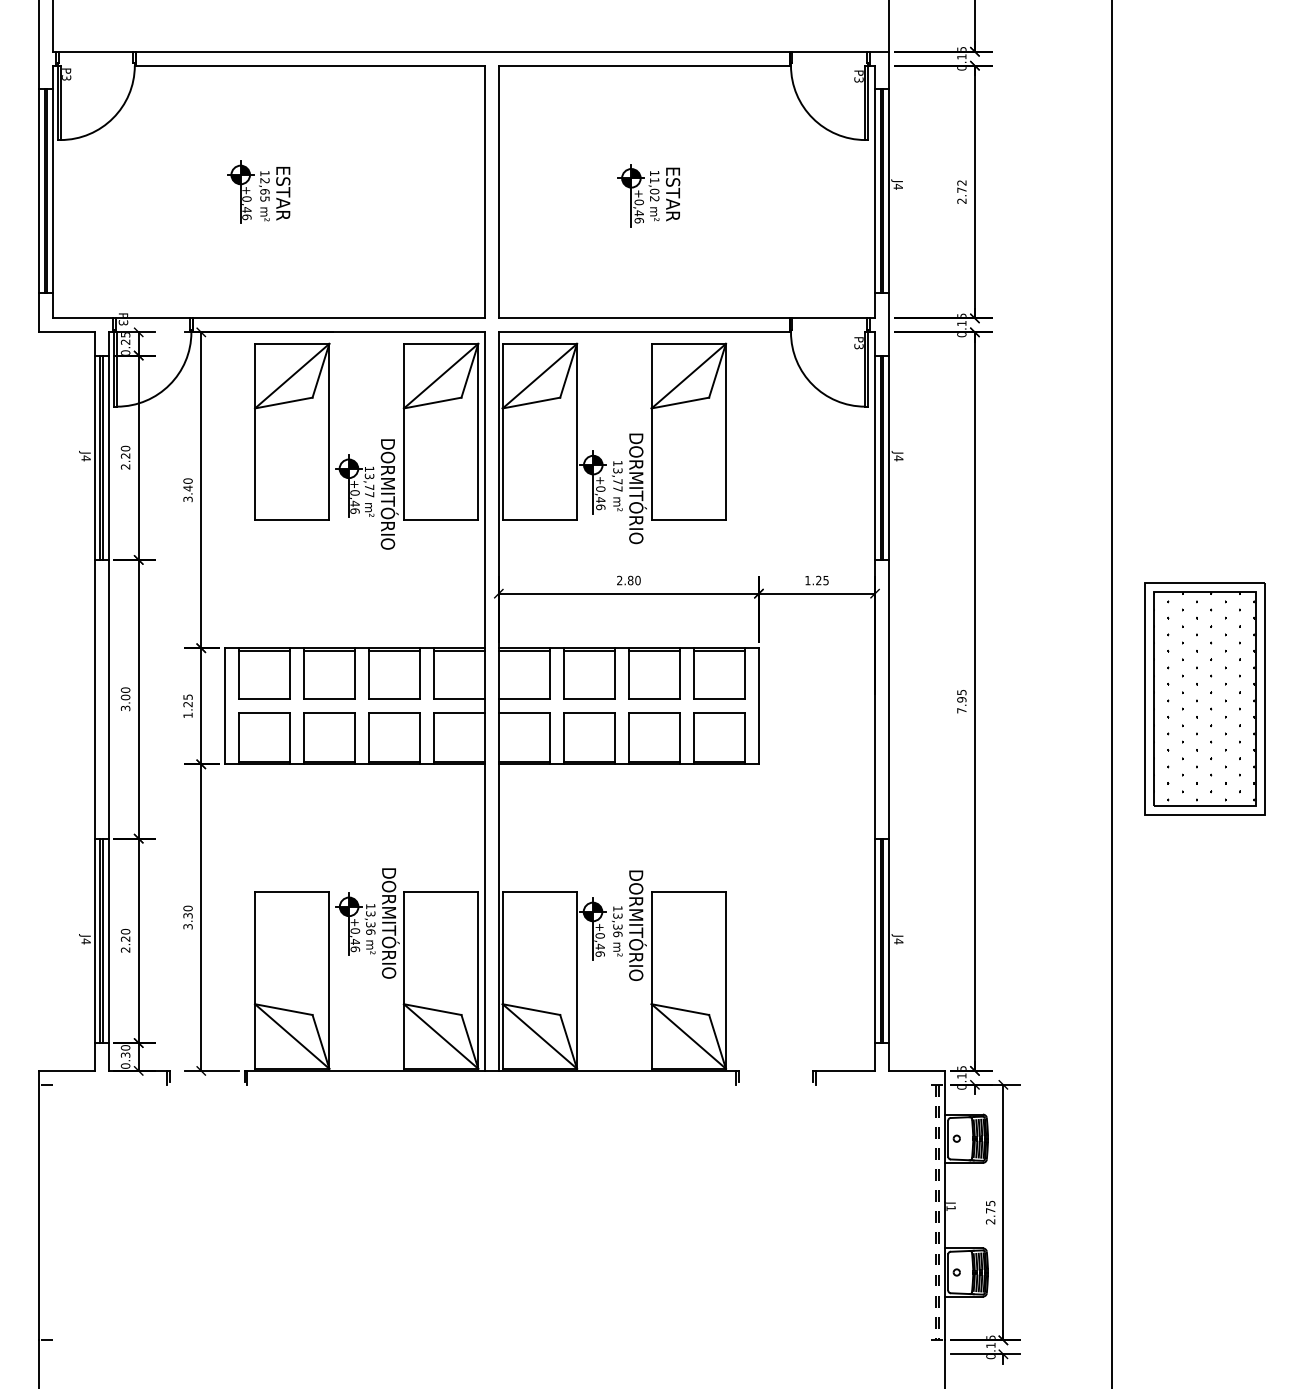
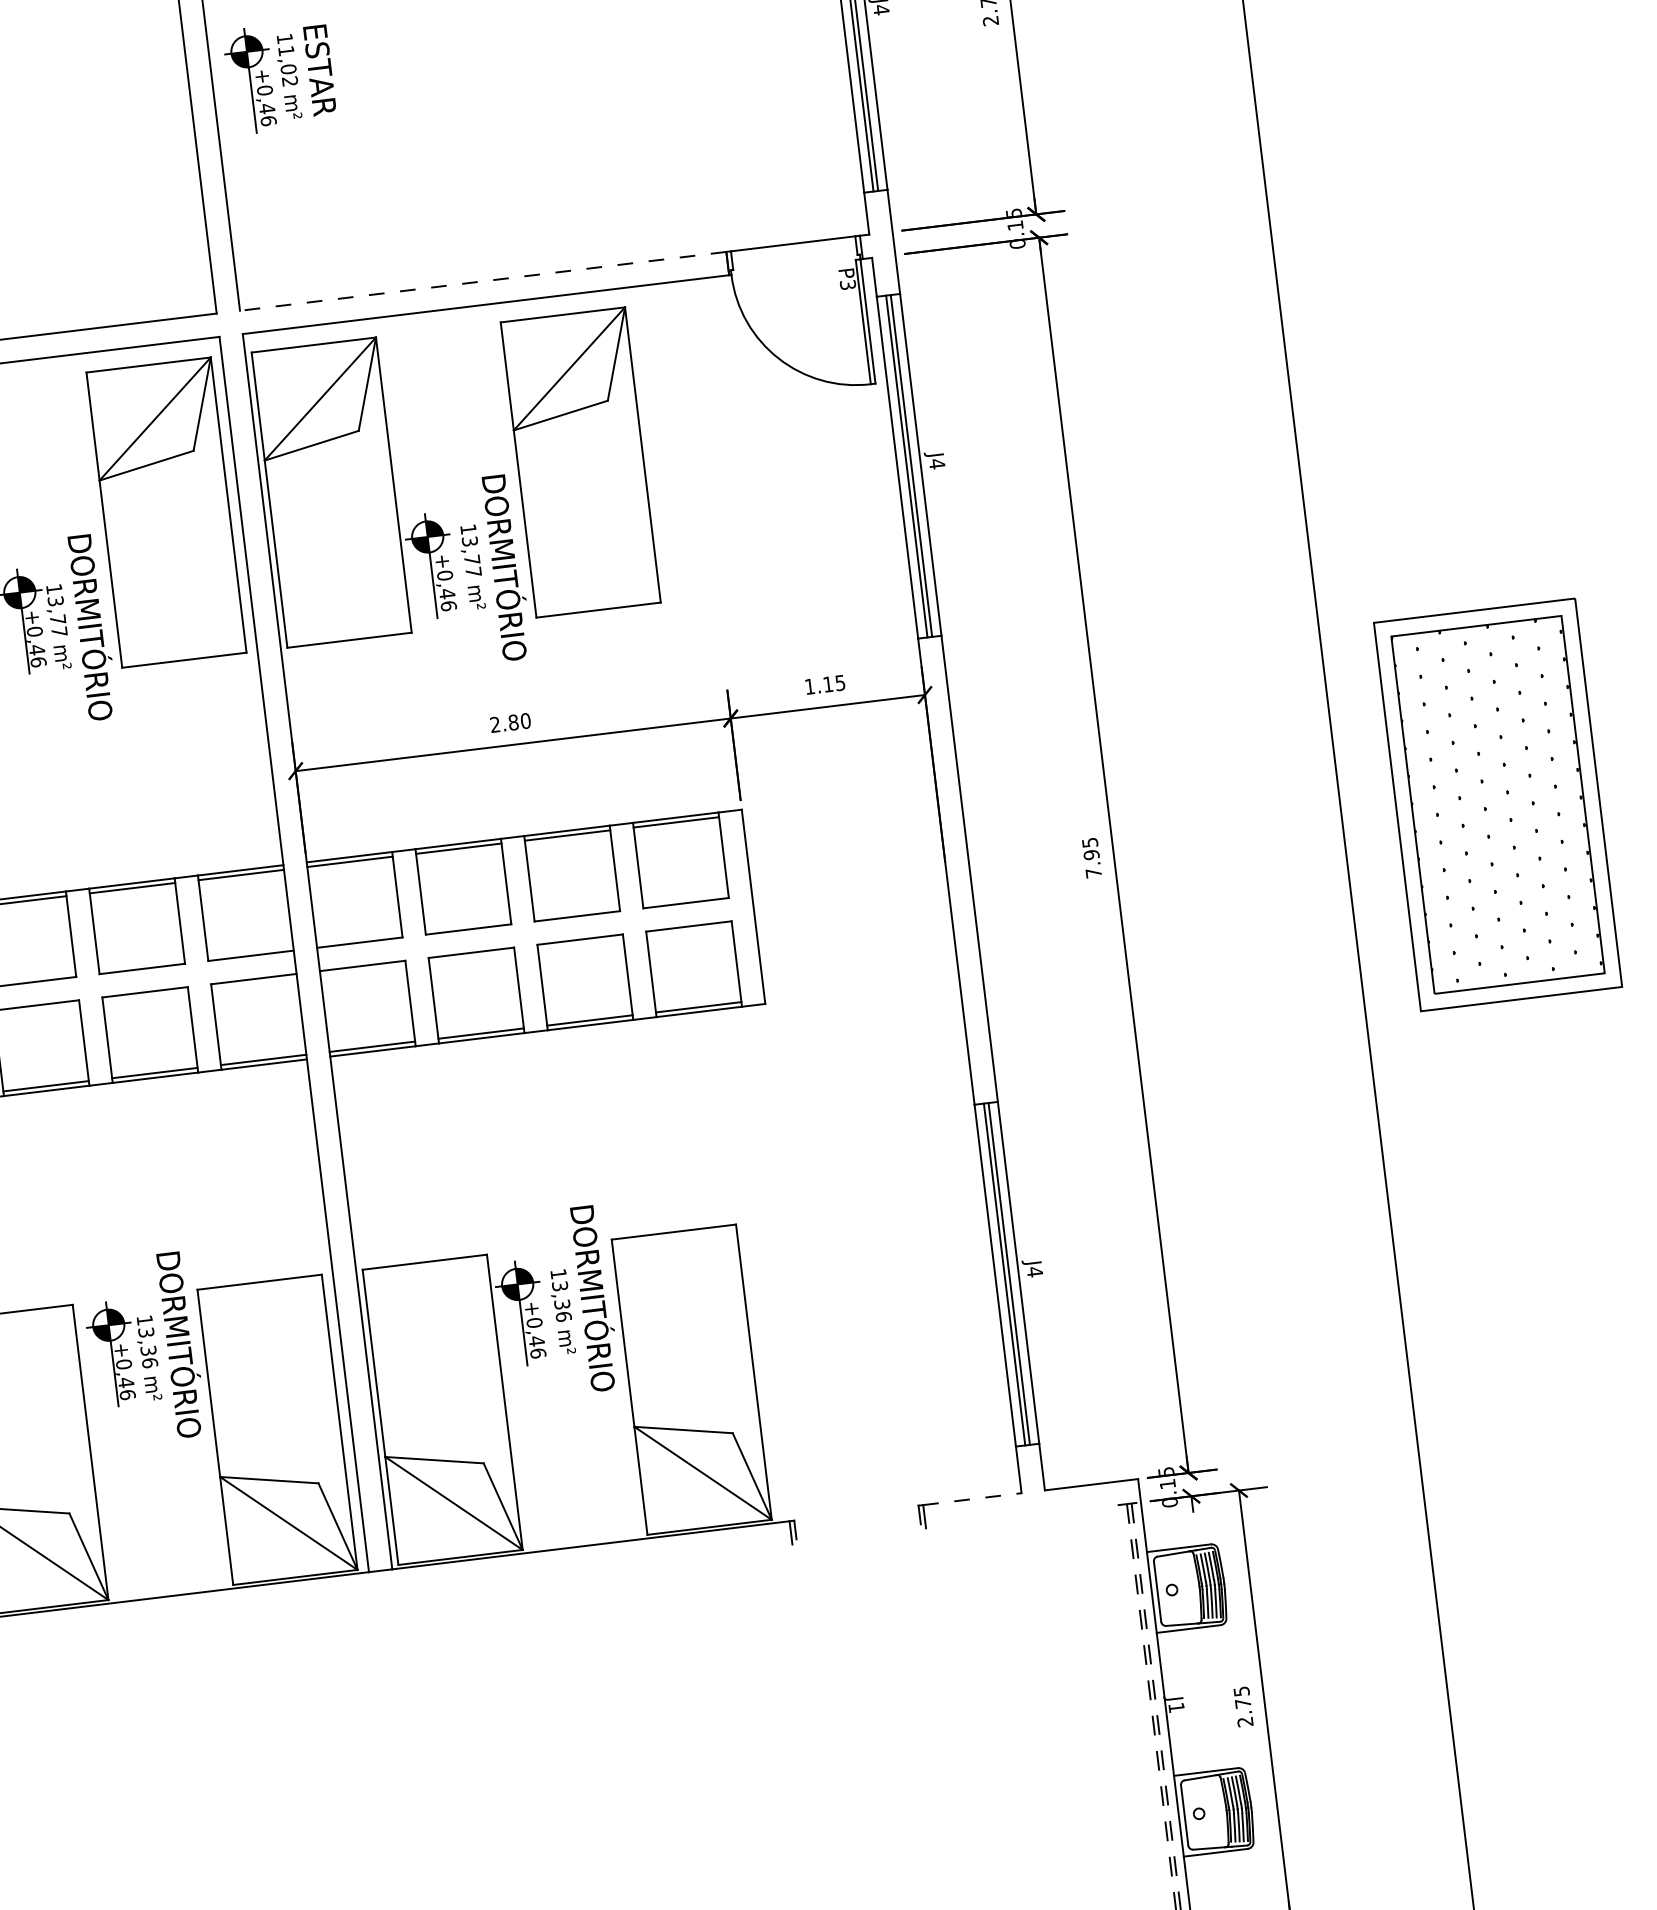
part: (648, 195) -> (279, 77), moved
line: (643, 318) -> (481, 281), solid -> dashed
text: (818, 580) -> (827, 684), 1.25 -> 1.15
line: (846, 1070) -> (973, 1498), solid -> dashed

